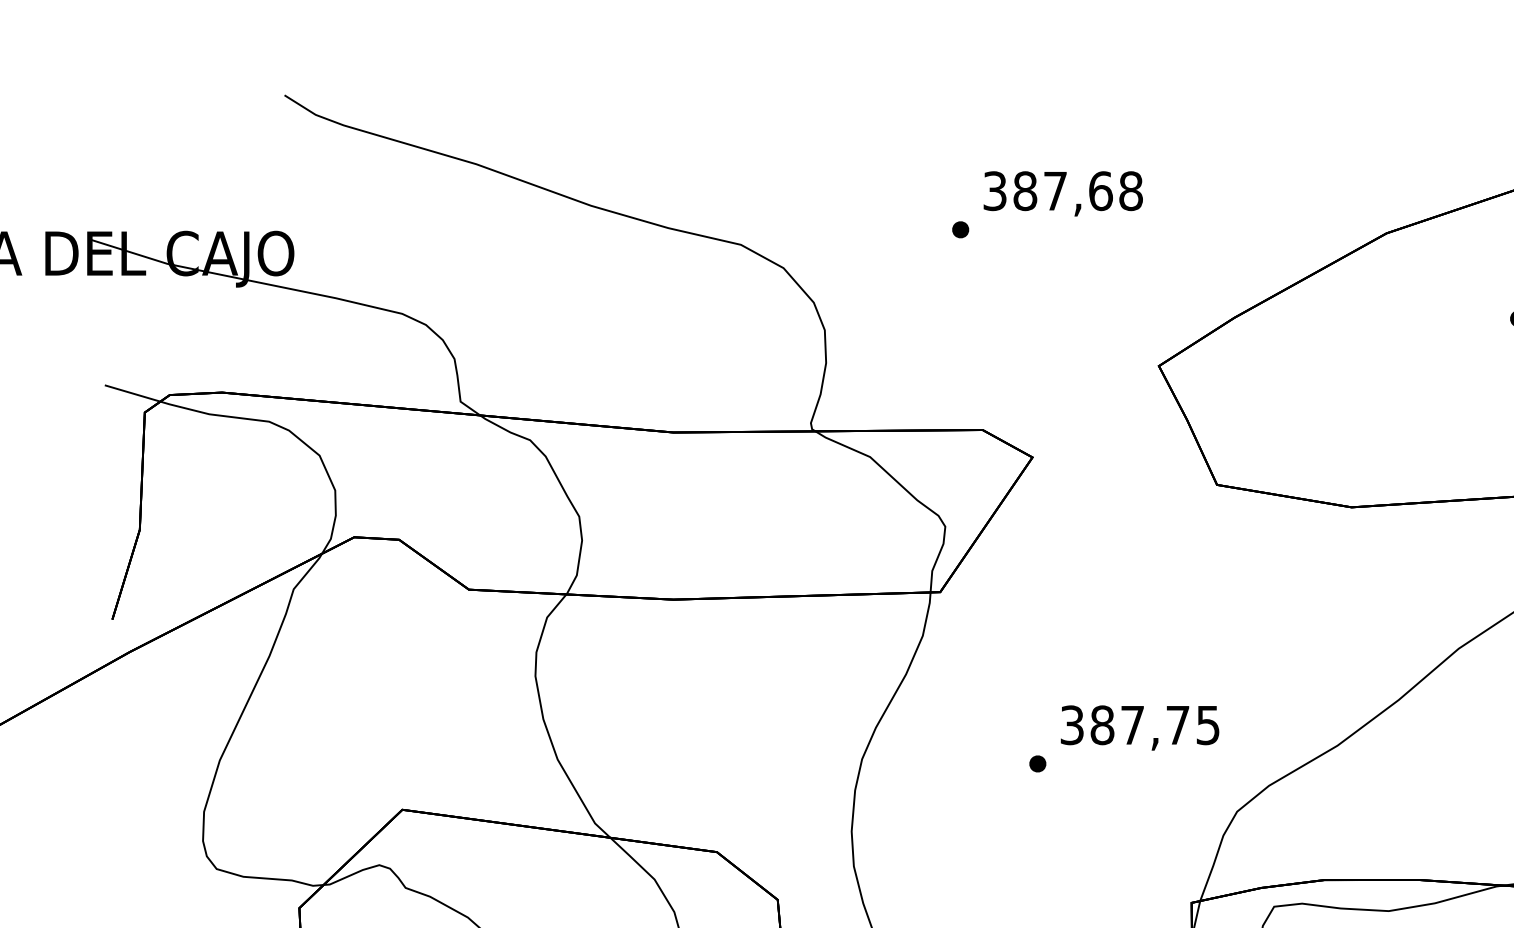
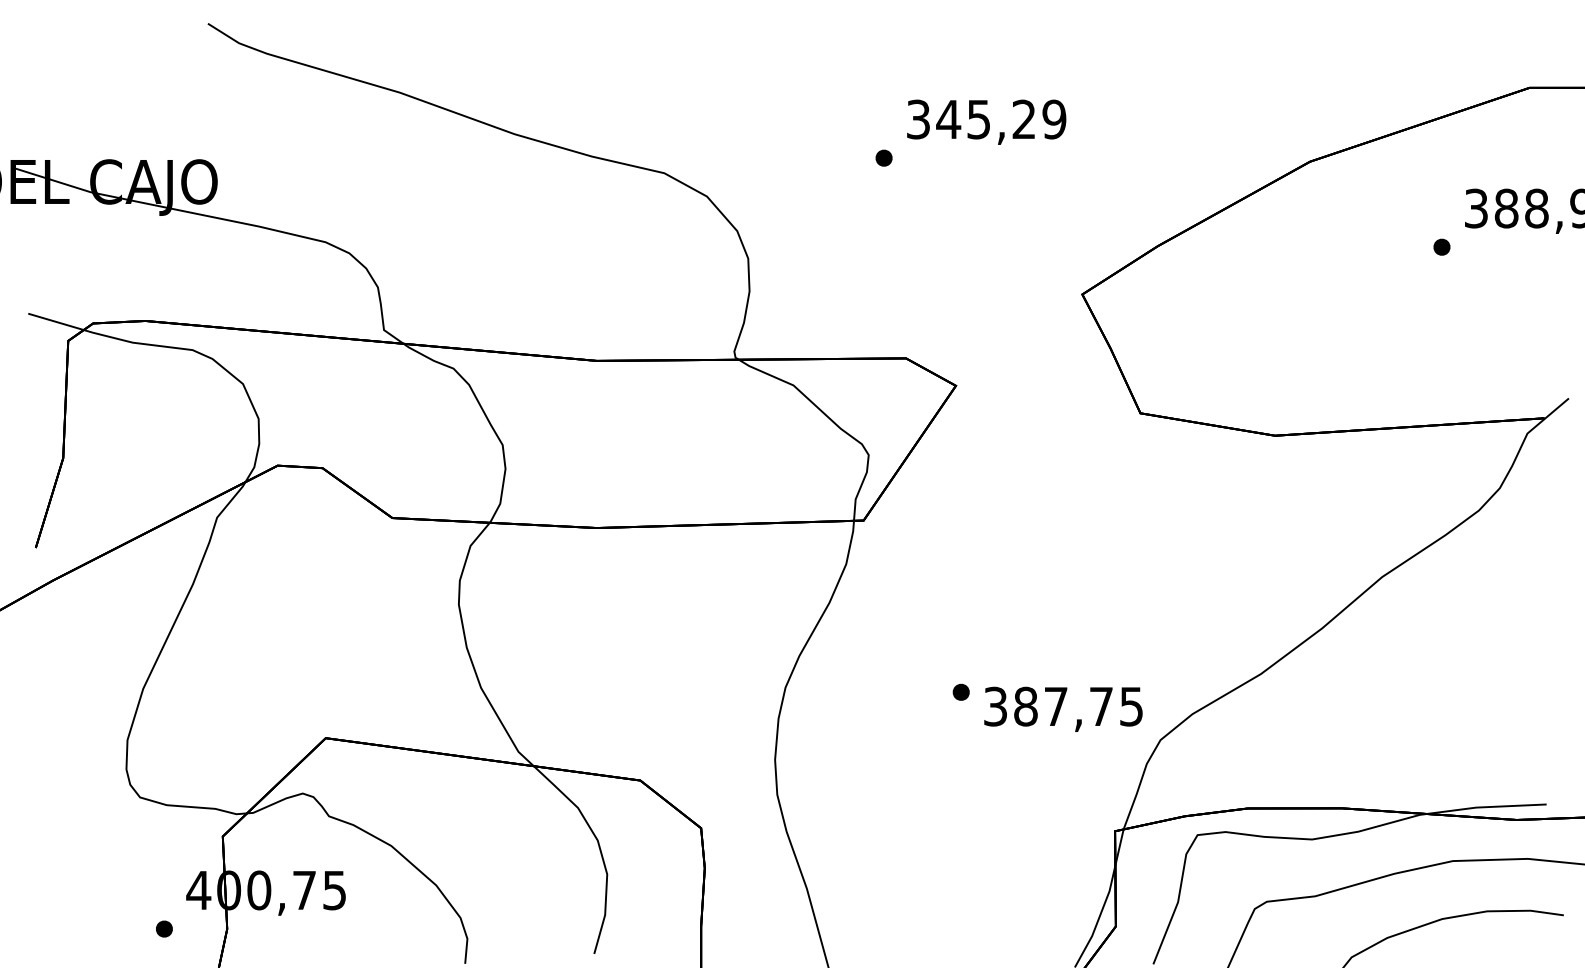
text: (1078, 191) -> (1001, 119), 387,68 -> 345,29
text: (1140, 727) -> (1063, 708), moved

